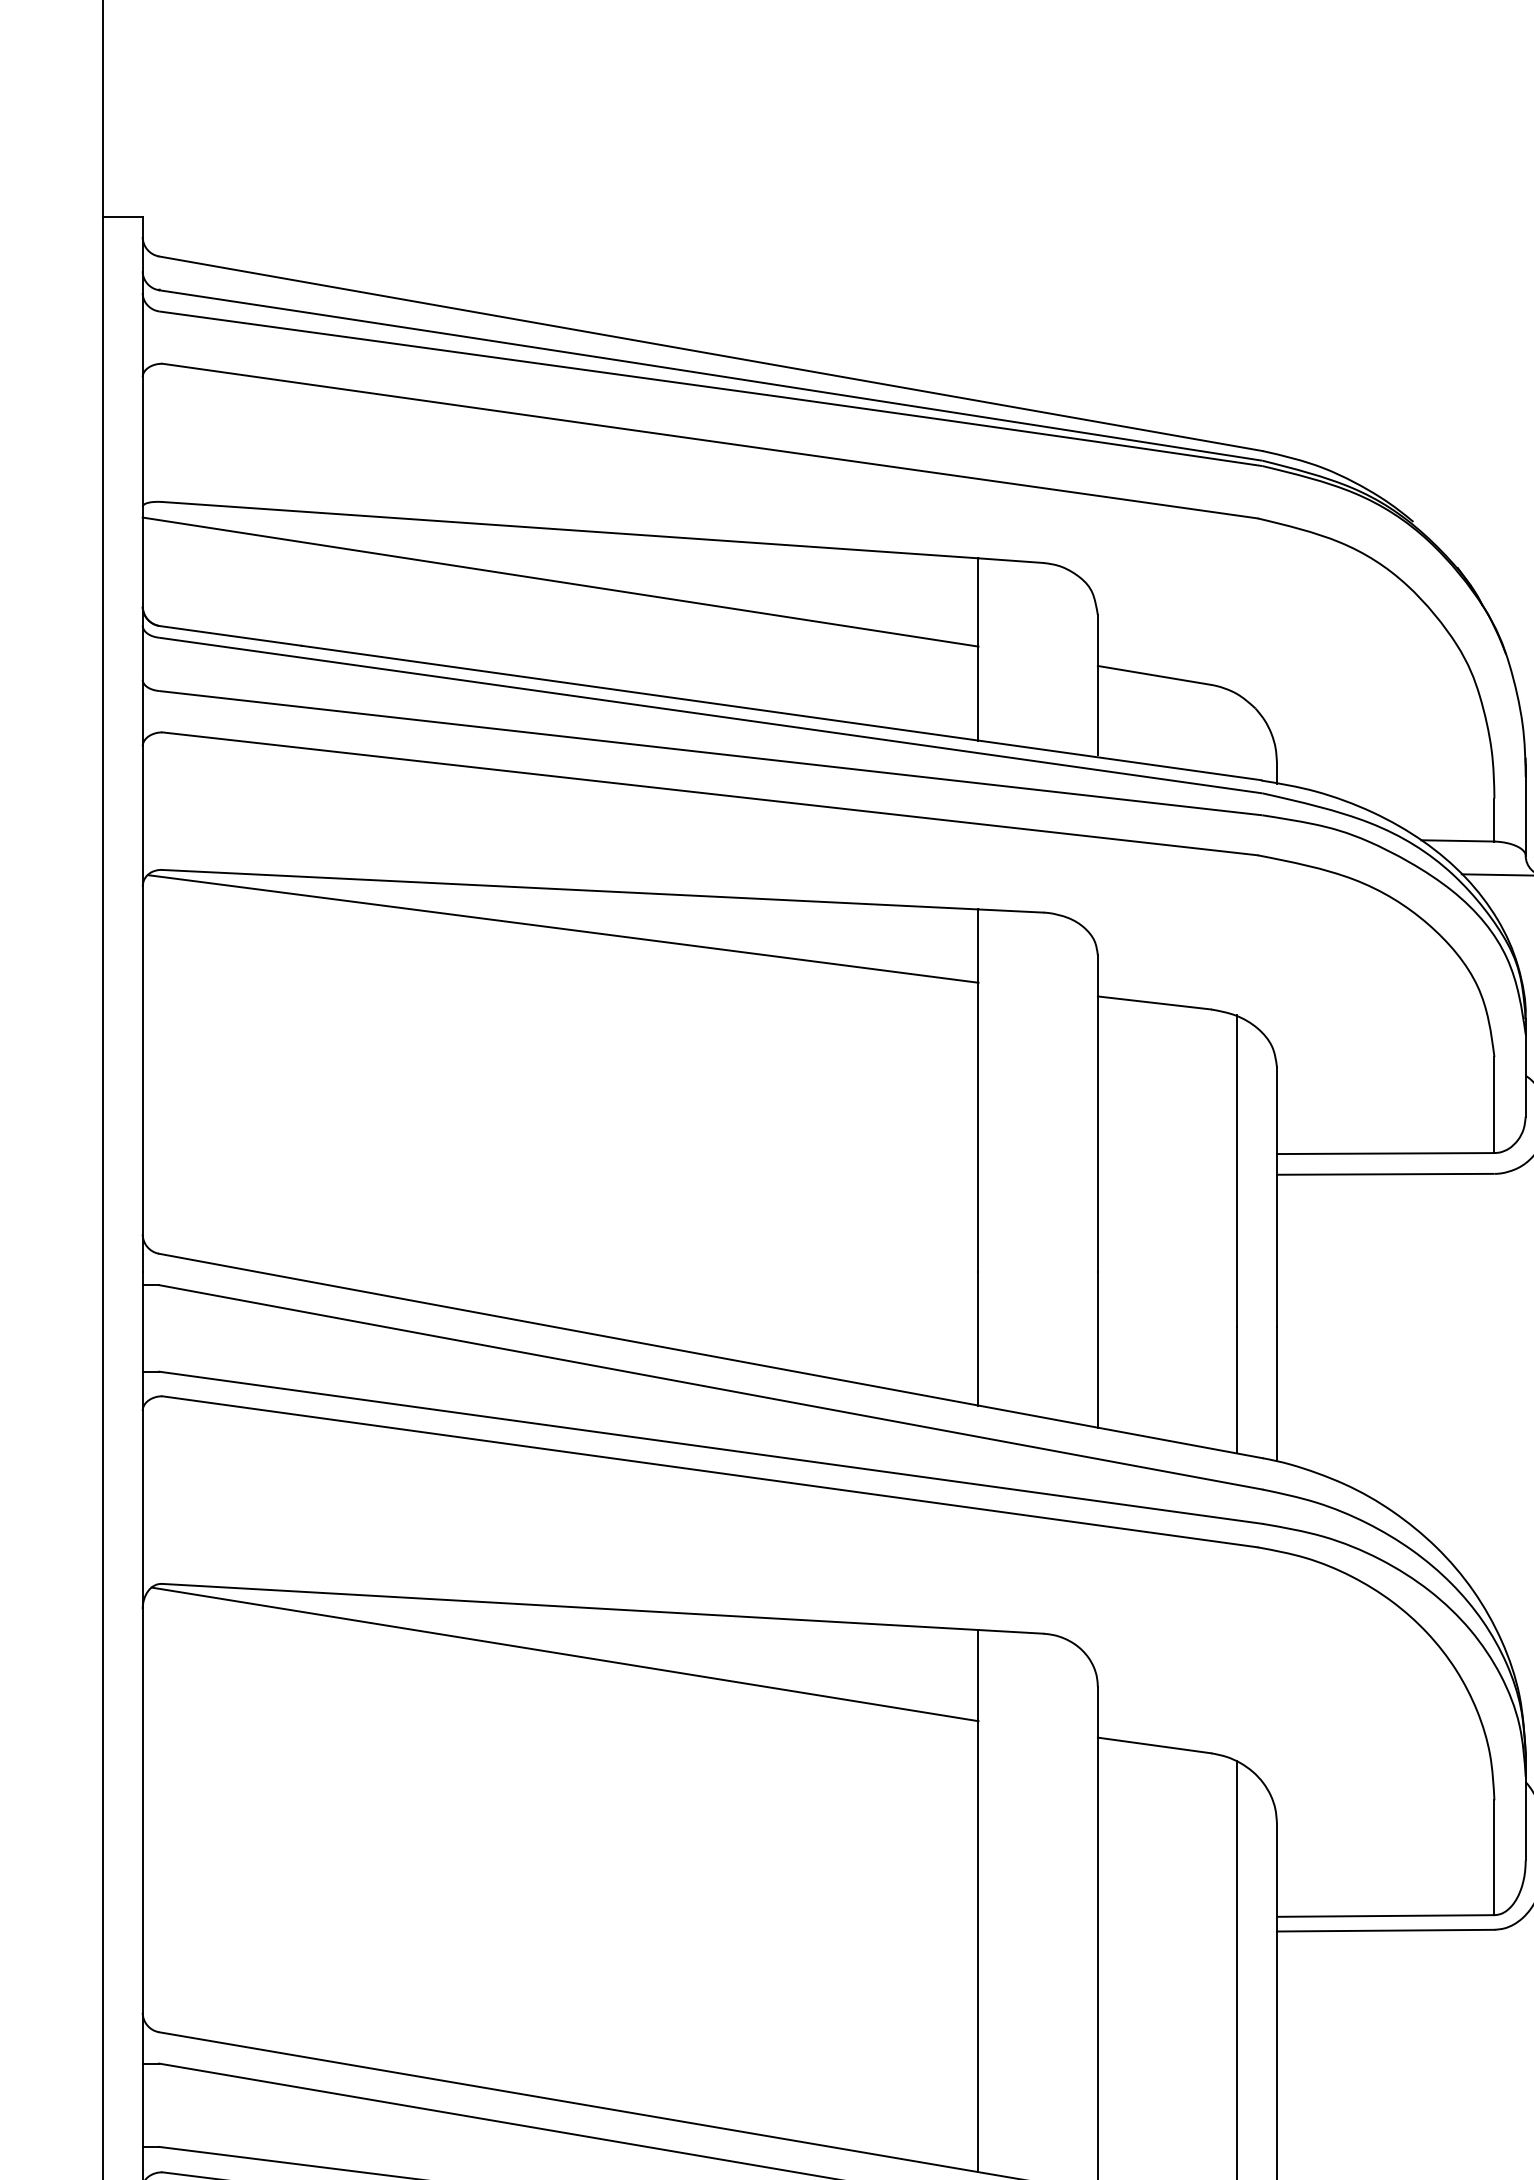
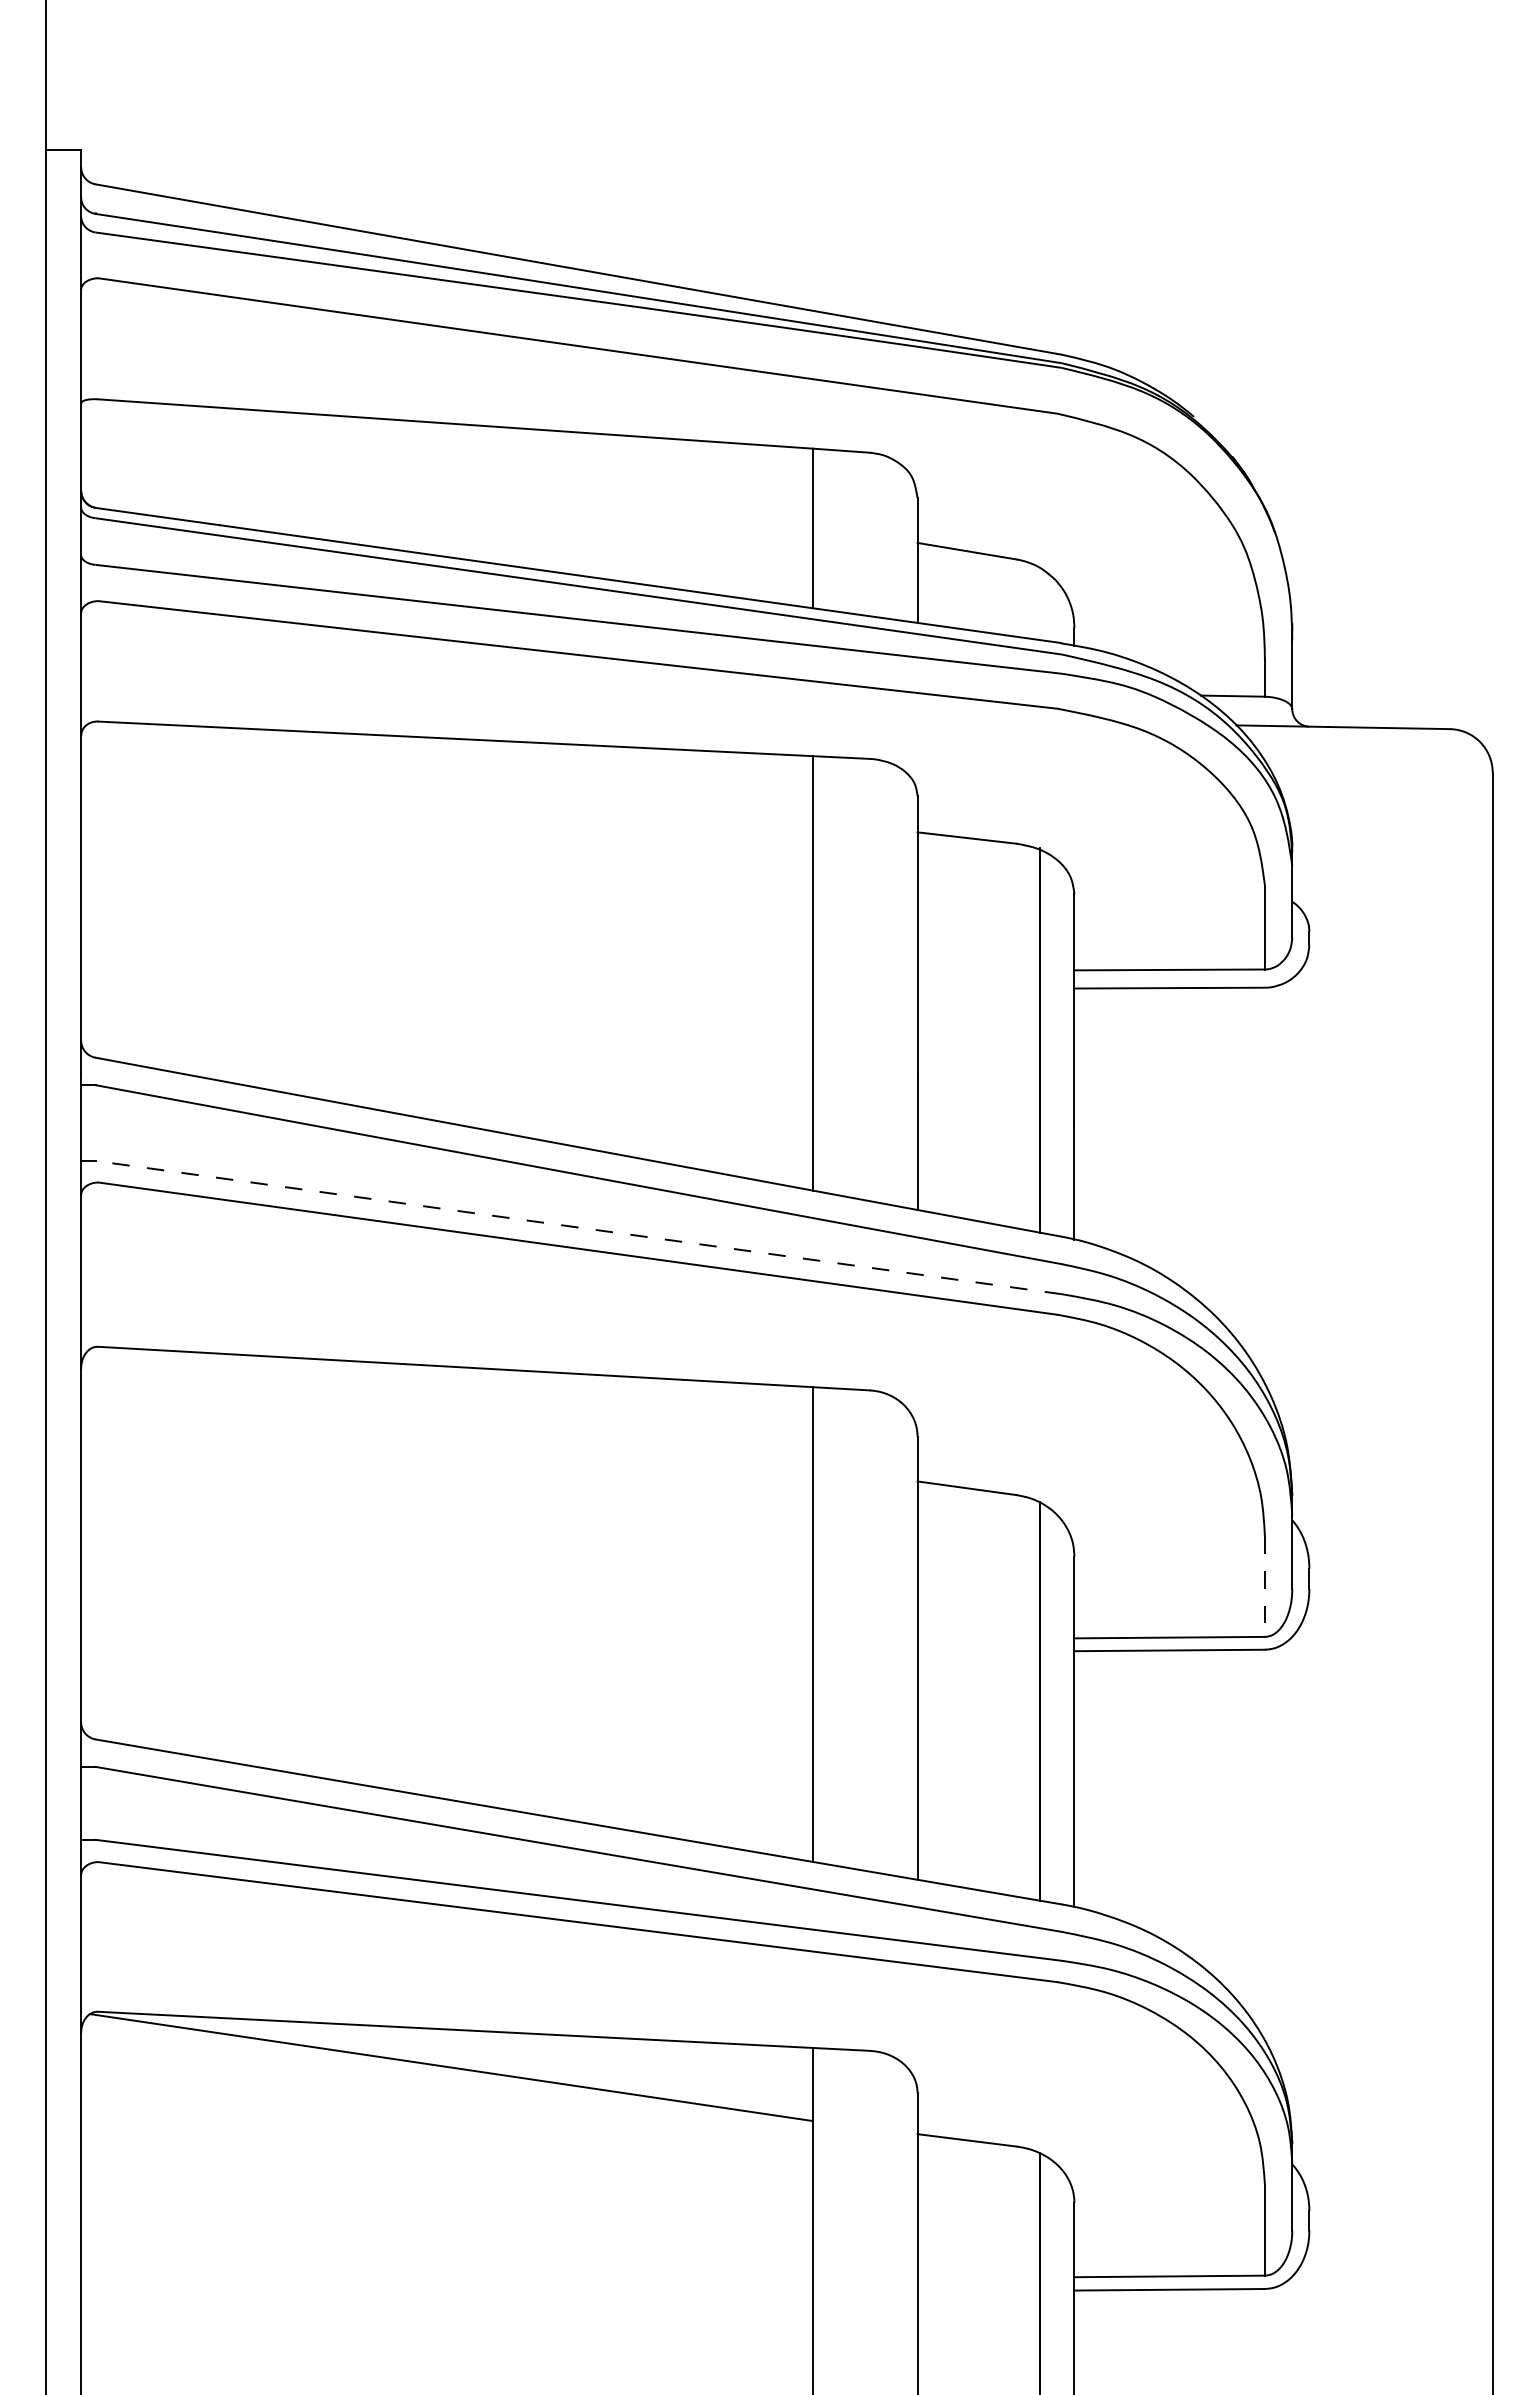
line: (561, 580) -> (447, 468), removed
line: (563, 929) -> (449, 773), removed
line: (710, 1447) -> (578, 1227), solid -> dashed
line: (564, 1654) -> (450, 1408), removed
line: (1493, 1858) -> (1264, 1587), solid -> dashed

